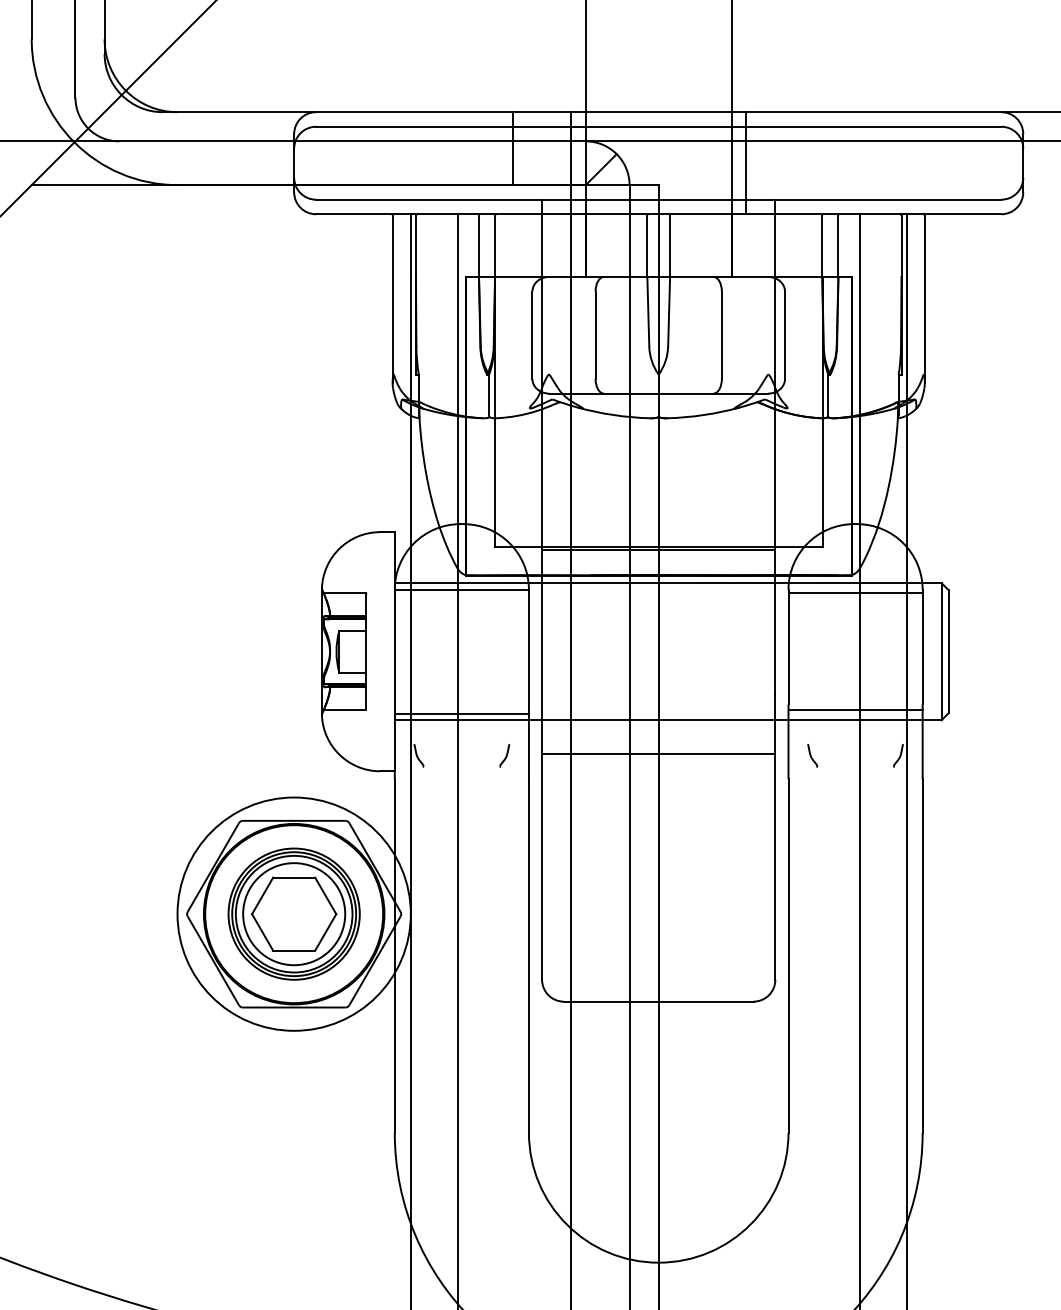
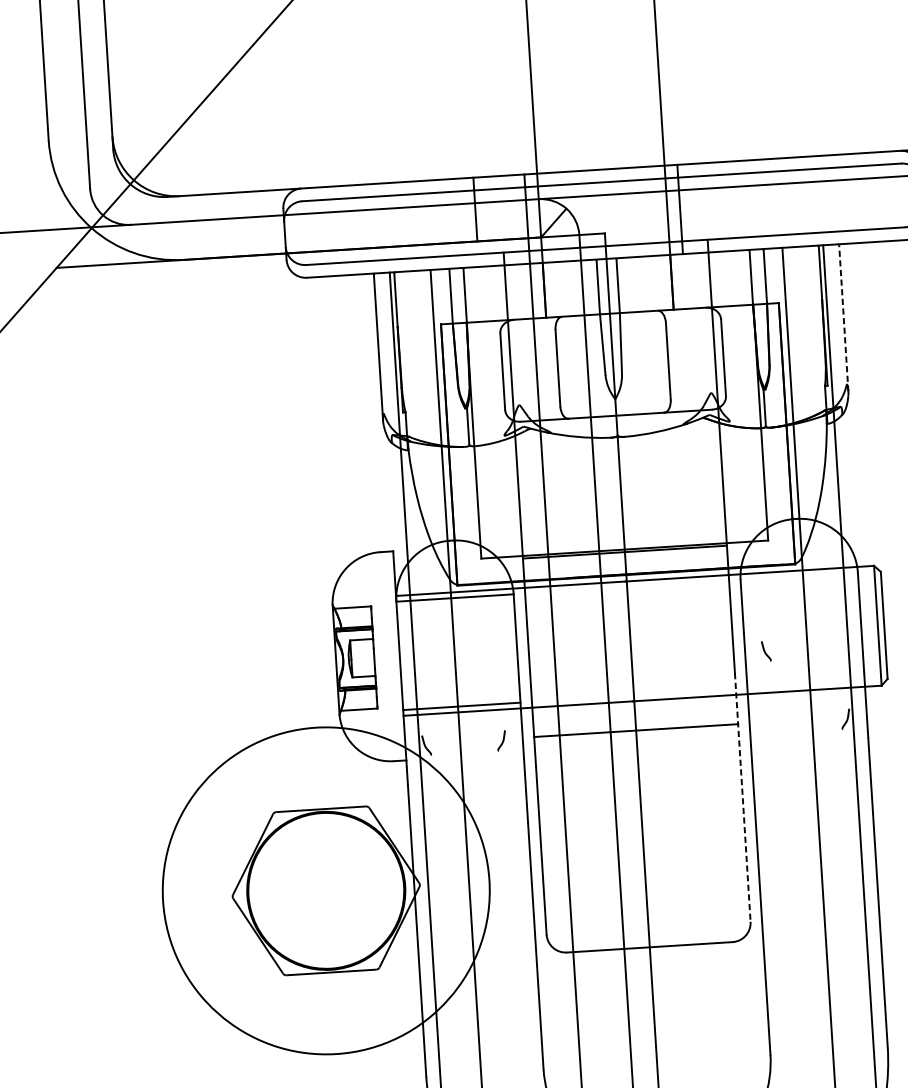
line: (924, 298) -> (843, 317), solid -> dashed
line: (855, 593) -> (799, 579), removed
line: (855, 710) -> (805, 681), removed
curve: (811, 755) -> (765, 651), moved
line: (775, 838) -> (742, 798), solid -> dashed
circle: (293, 913) -> (325, 890), size x1.6
part: (293, 913) -> (325, 890), removed

